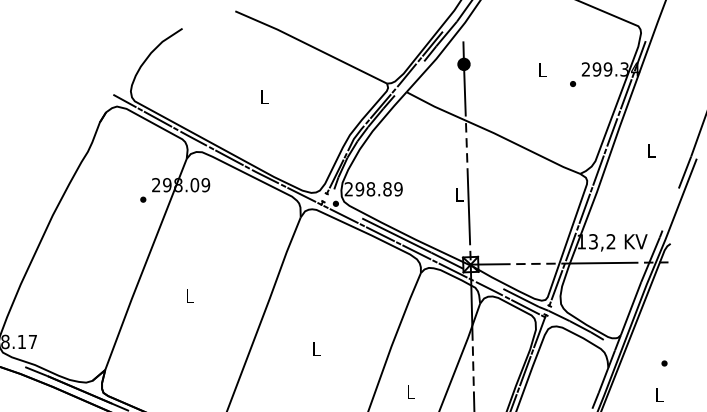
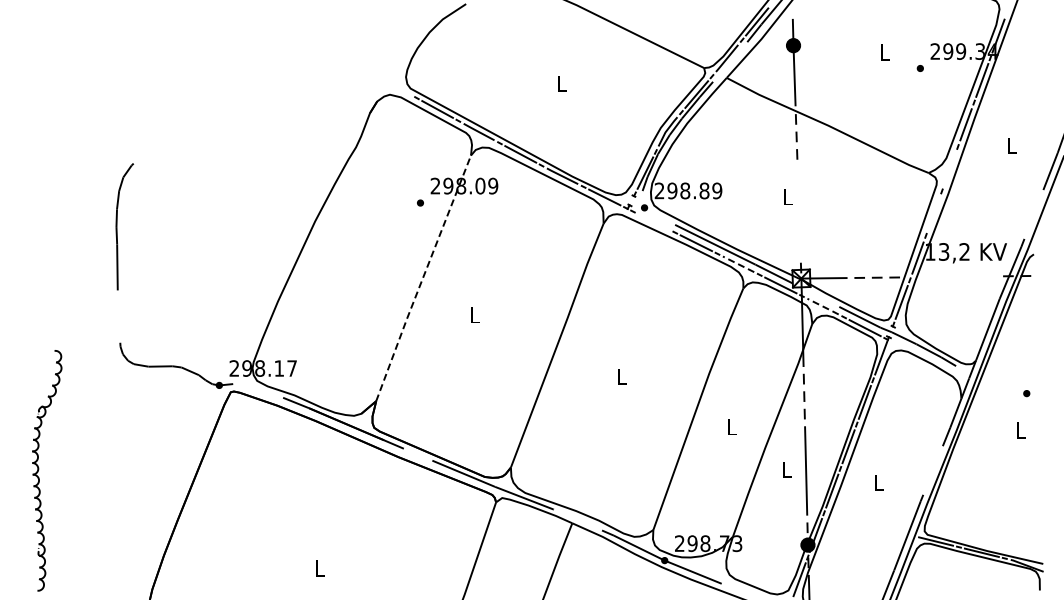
line: (124, 101) -> (398, 88), removed
line: (598, 169) -> (949, 168), removed
line: (468, 206) -> (798, 210), removed
line: (584, 208) -> (933, 213), removed
line: (343, 215) -> (653, 221), removed
line: (416, 252) -> (738, 264), solid -> dashed
line: (599, 262) -> (951, 276), removed
line: (145, 264) -> (422, 278), solid -> dashed
line: (489, 288) -> (823, 306), solid -> dashed

